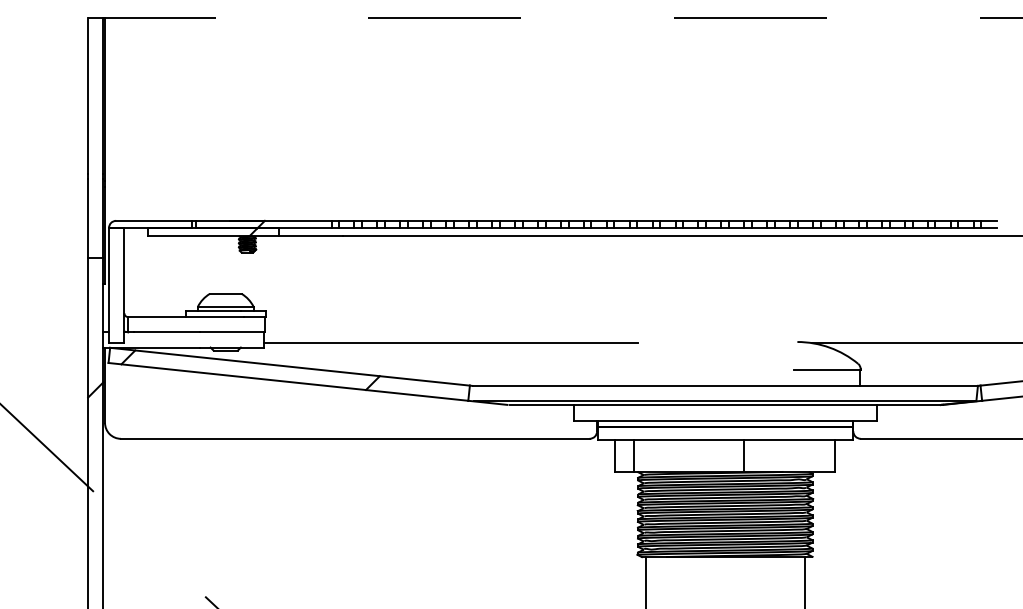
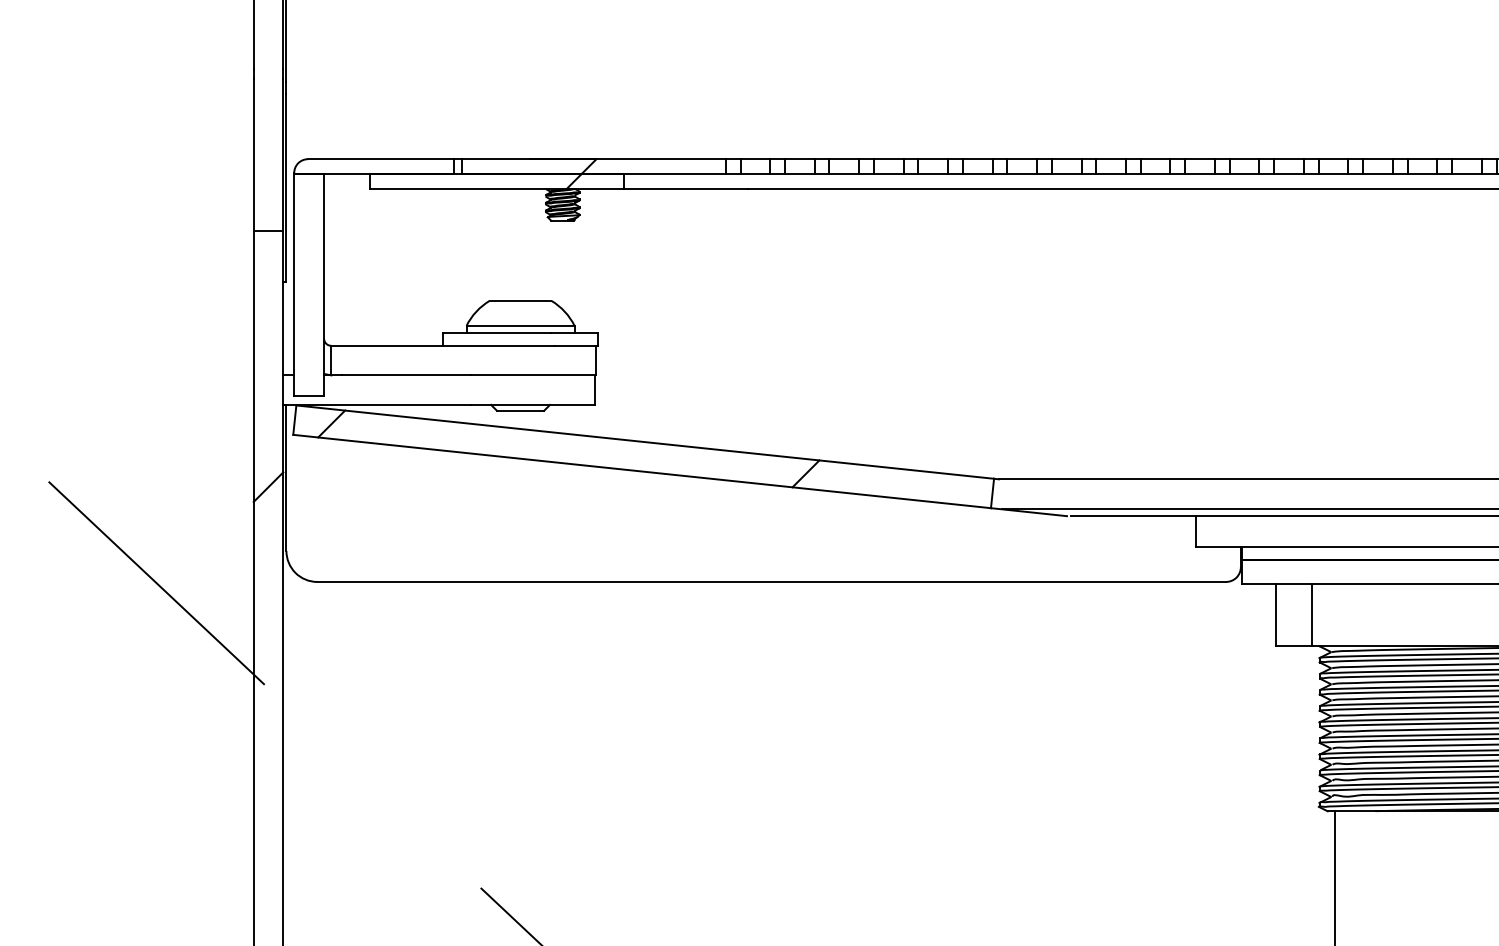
line: (450, 343) -> (956, 397), removed

